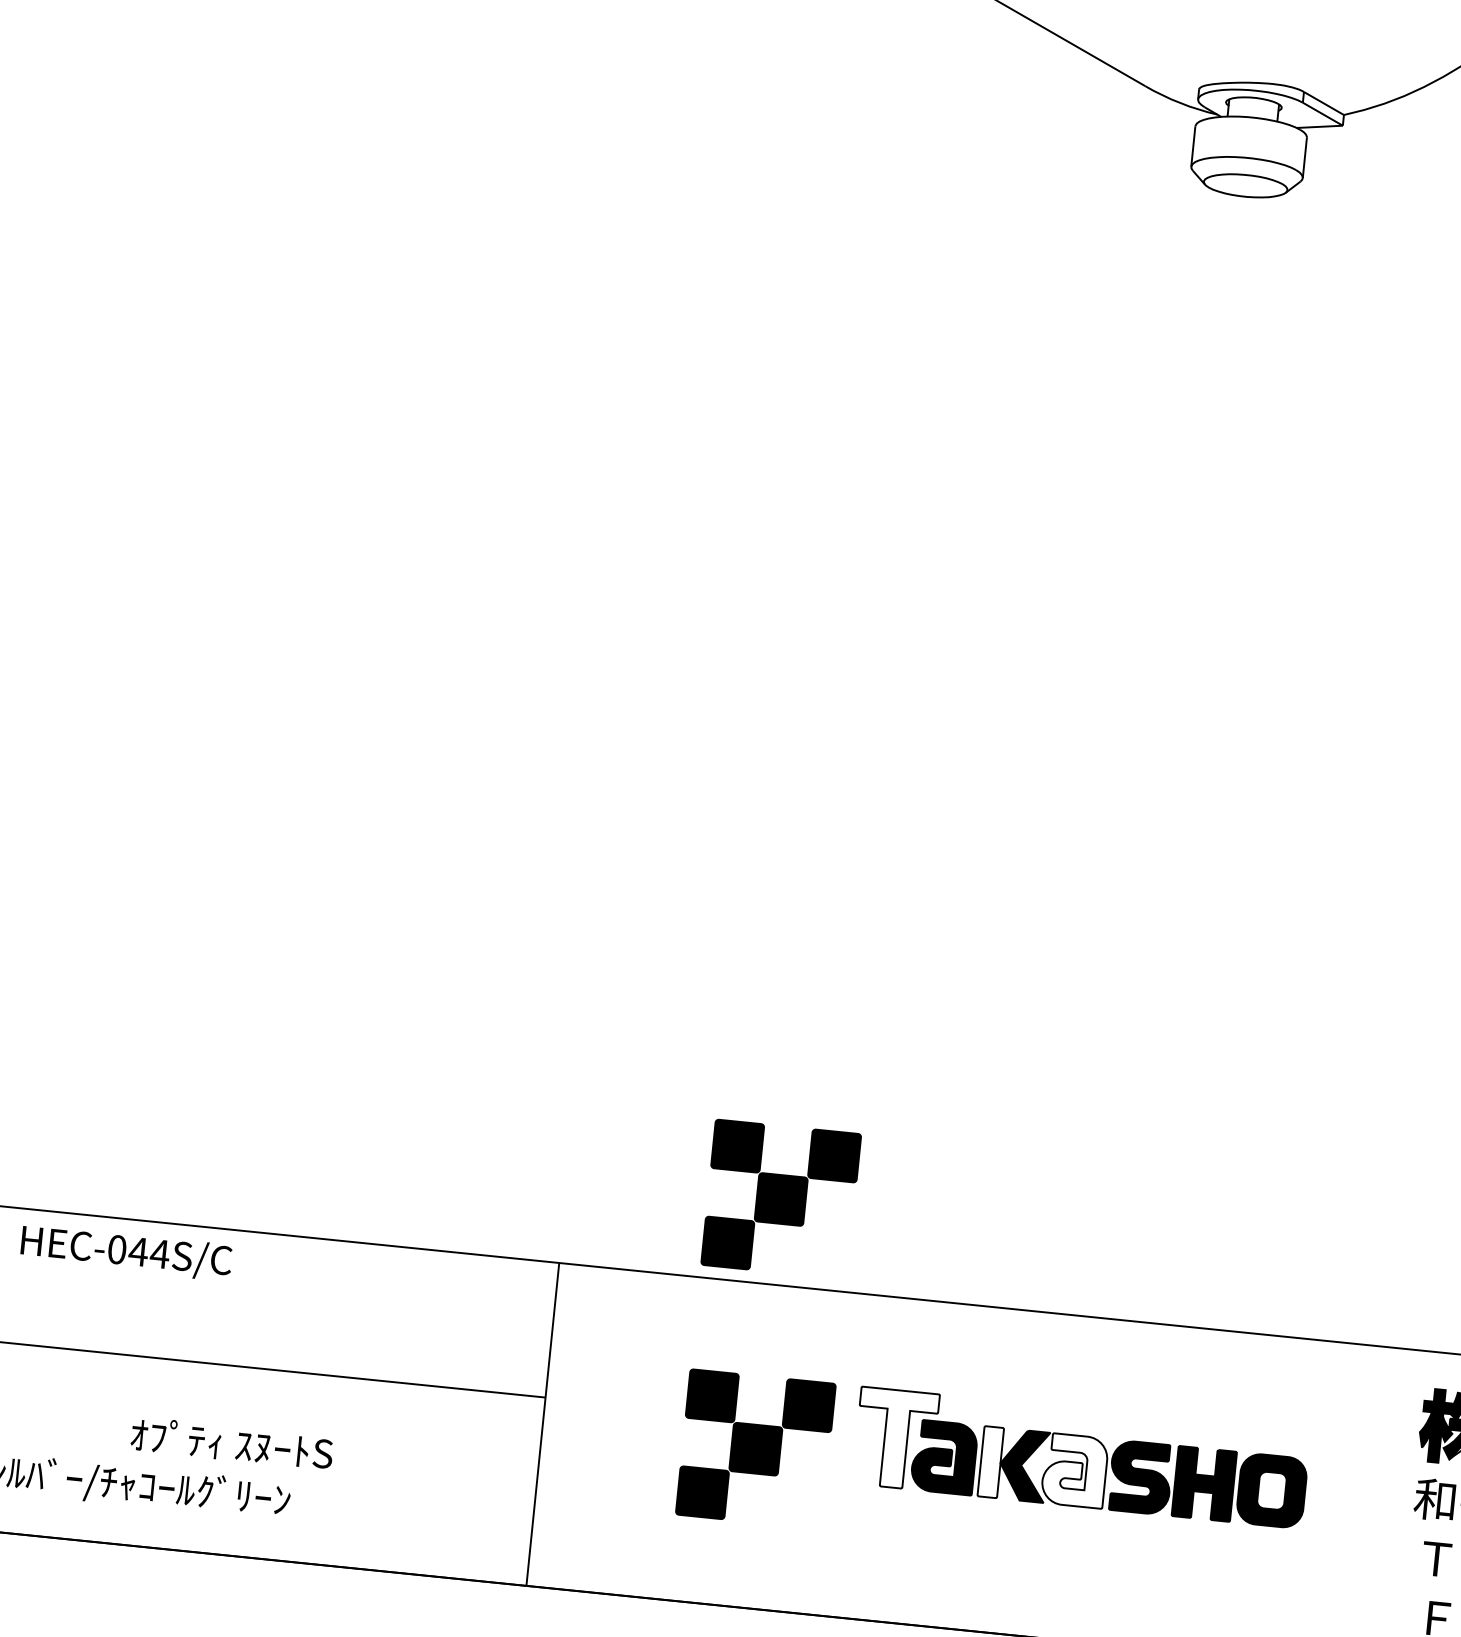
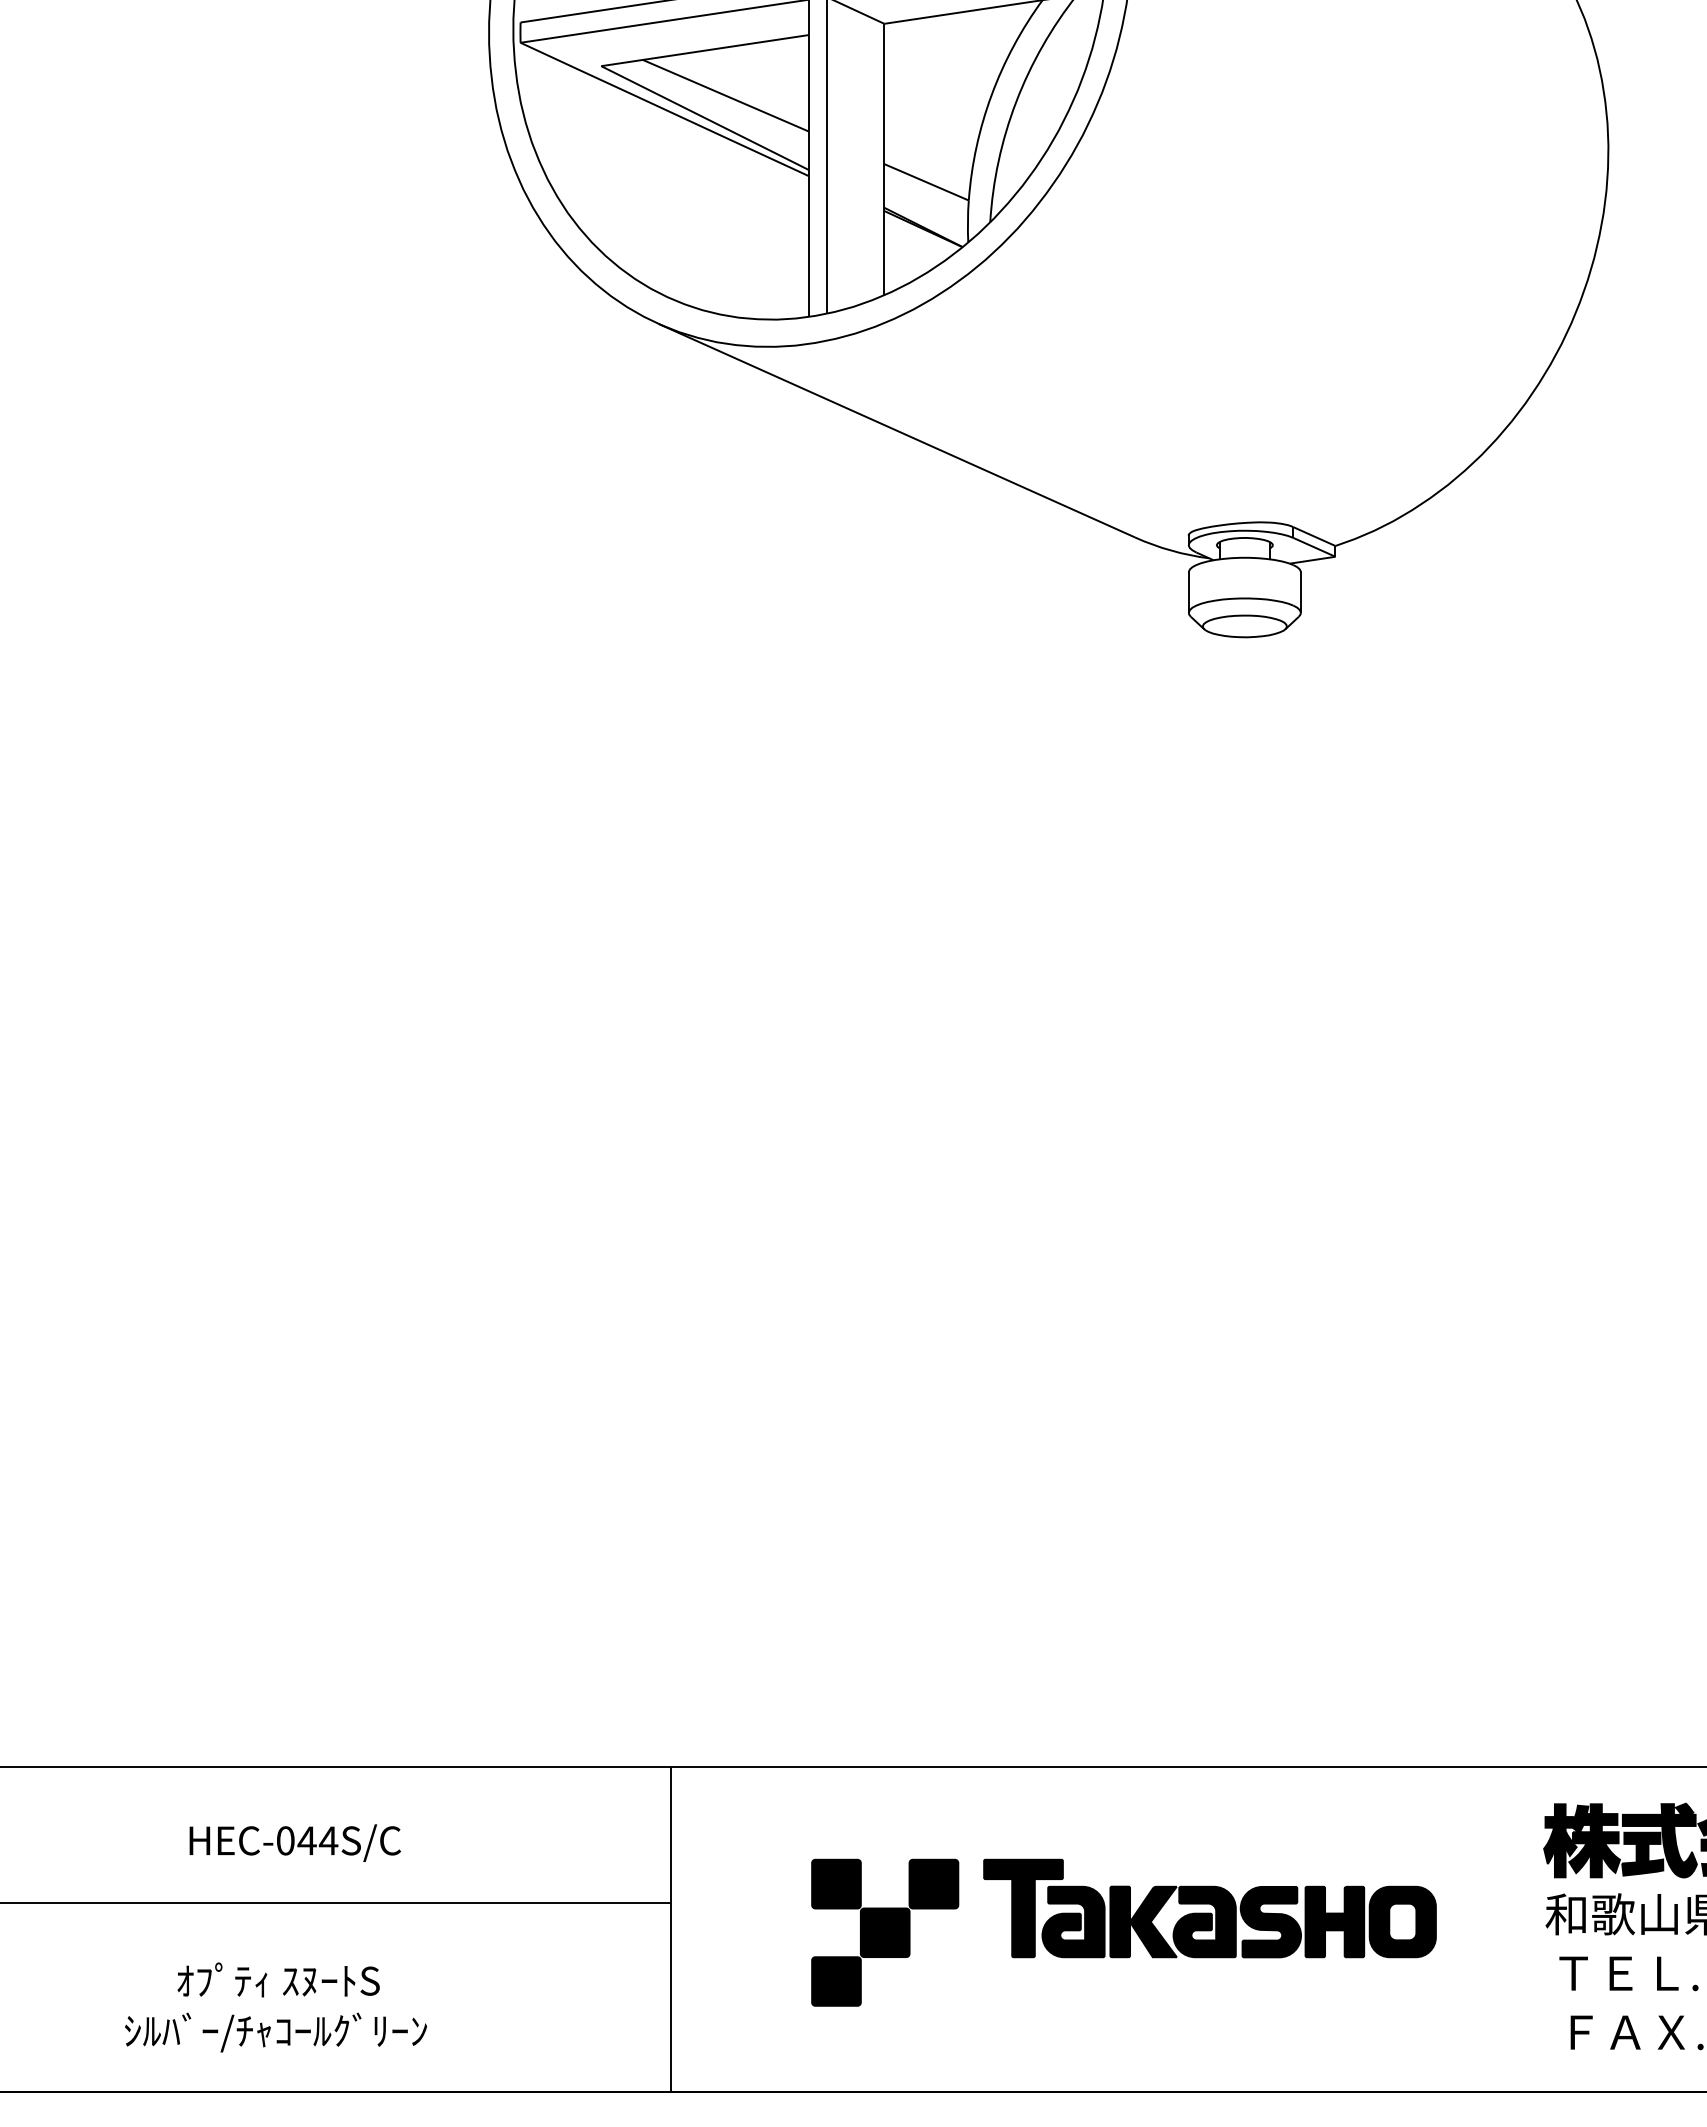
part: (781, 1199) -> (885, 1681), removed
text: (125, 1252) -> (294, 1842), moved
fill: (895, 1439) -> (1023, 1908), added
text: (232, 1442) -> (278, 1979), moved
fill: (991, 1461) -> (1120, 1921), added
fill: (1074, 1470) -> (1204, 1921), added

